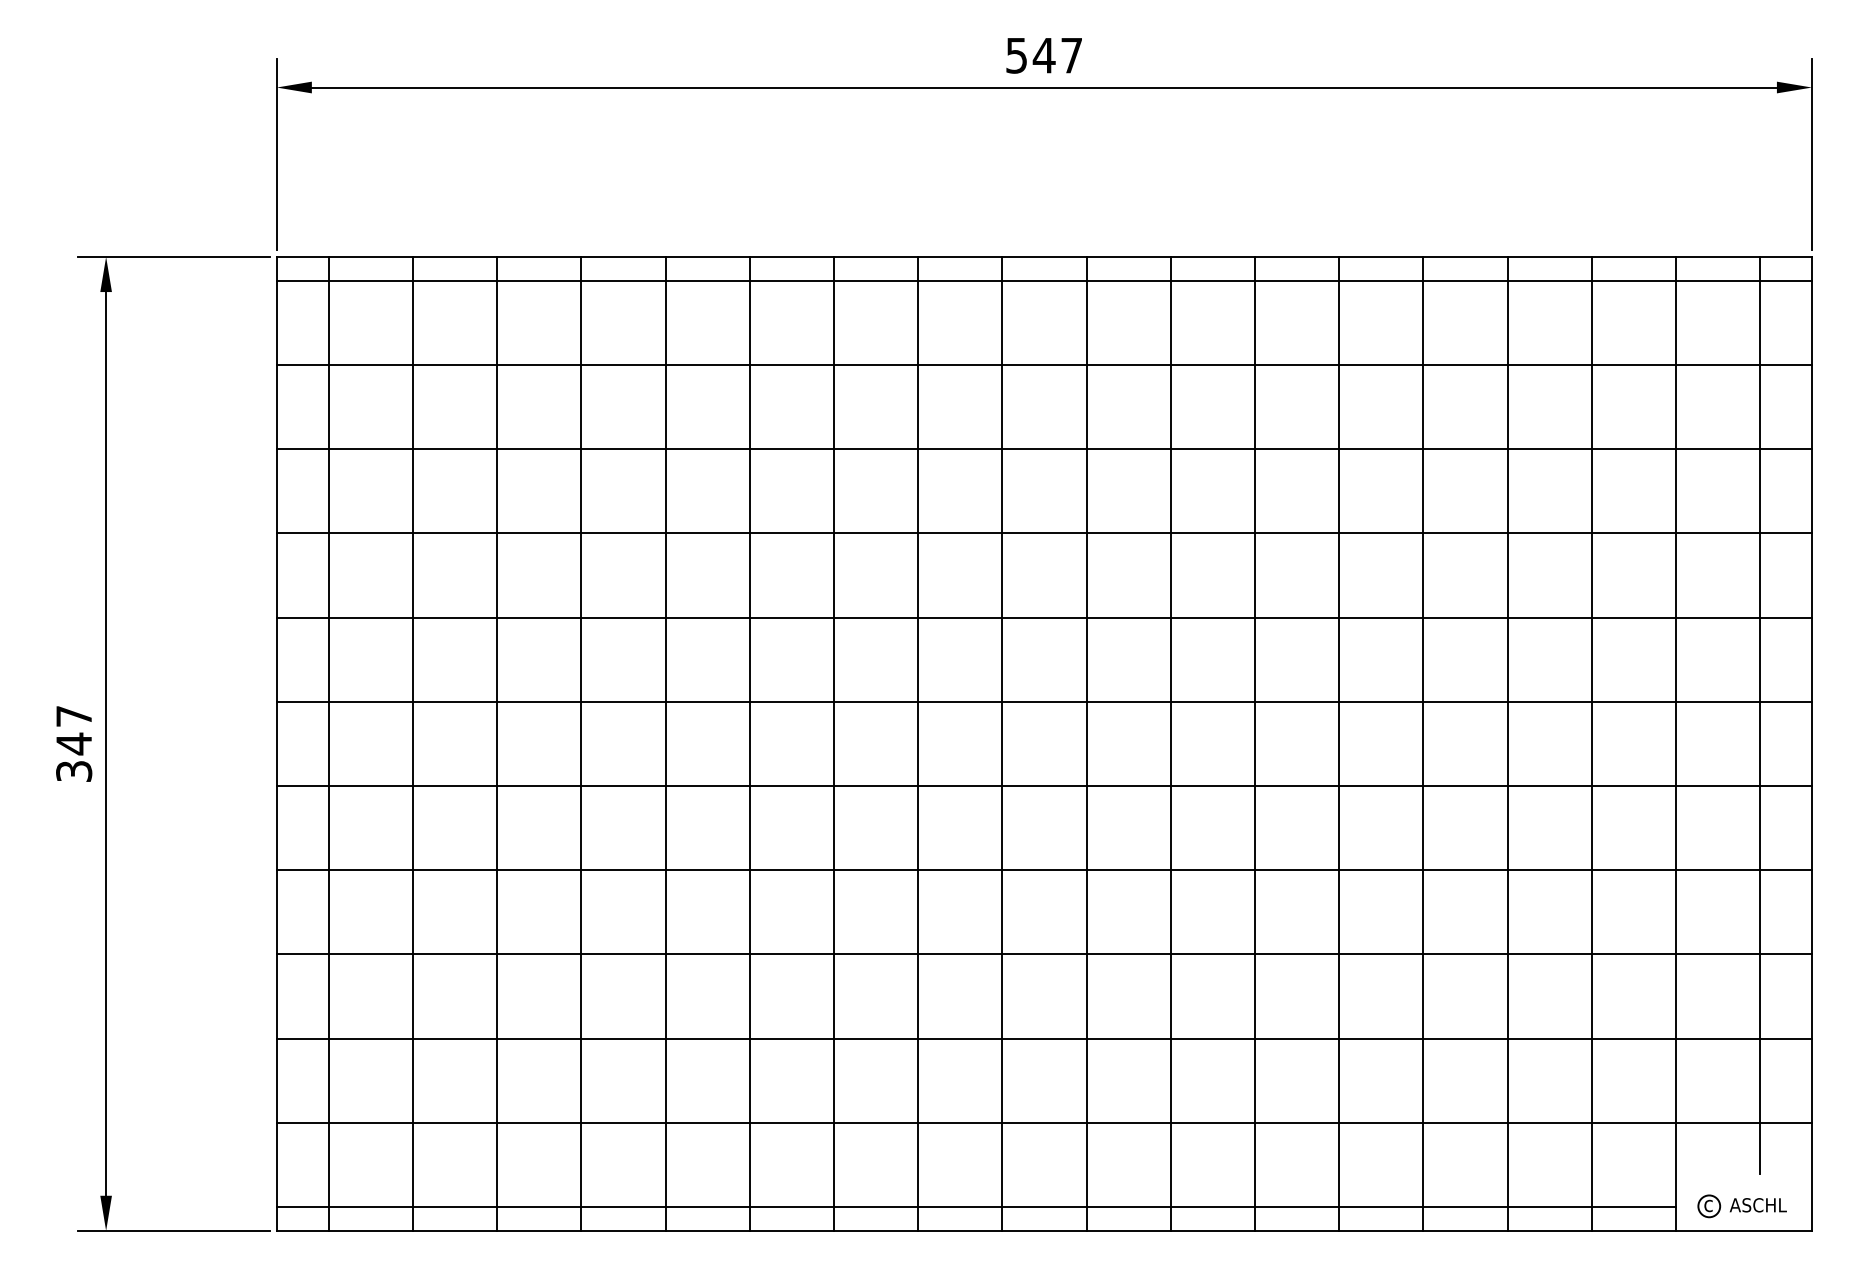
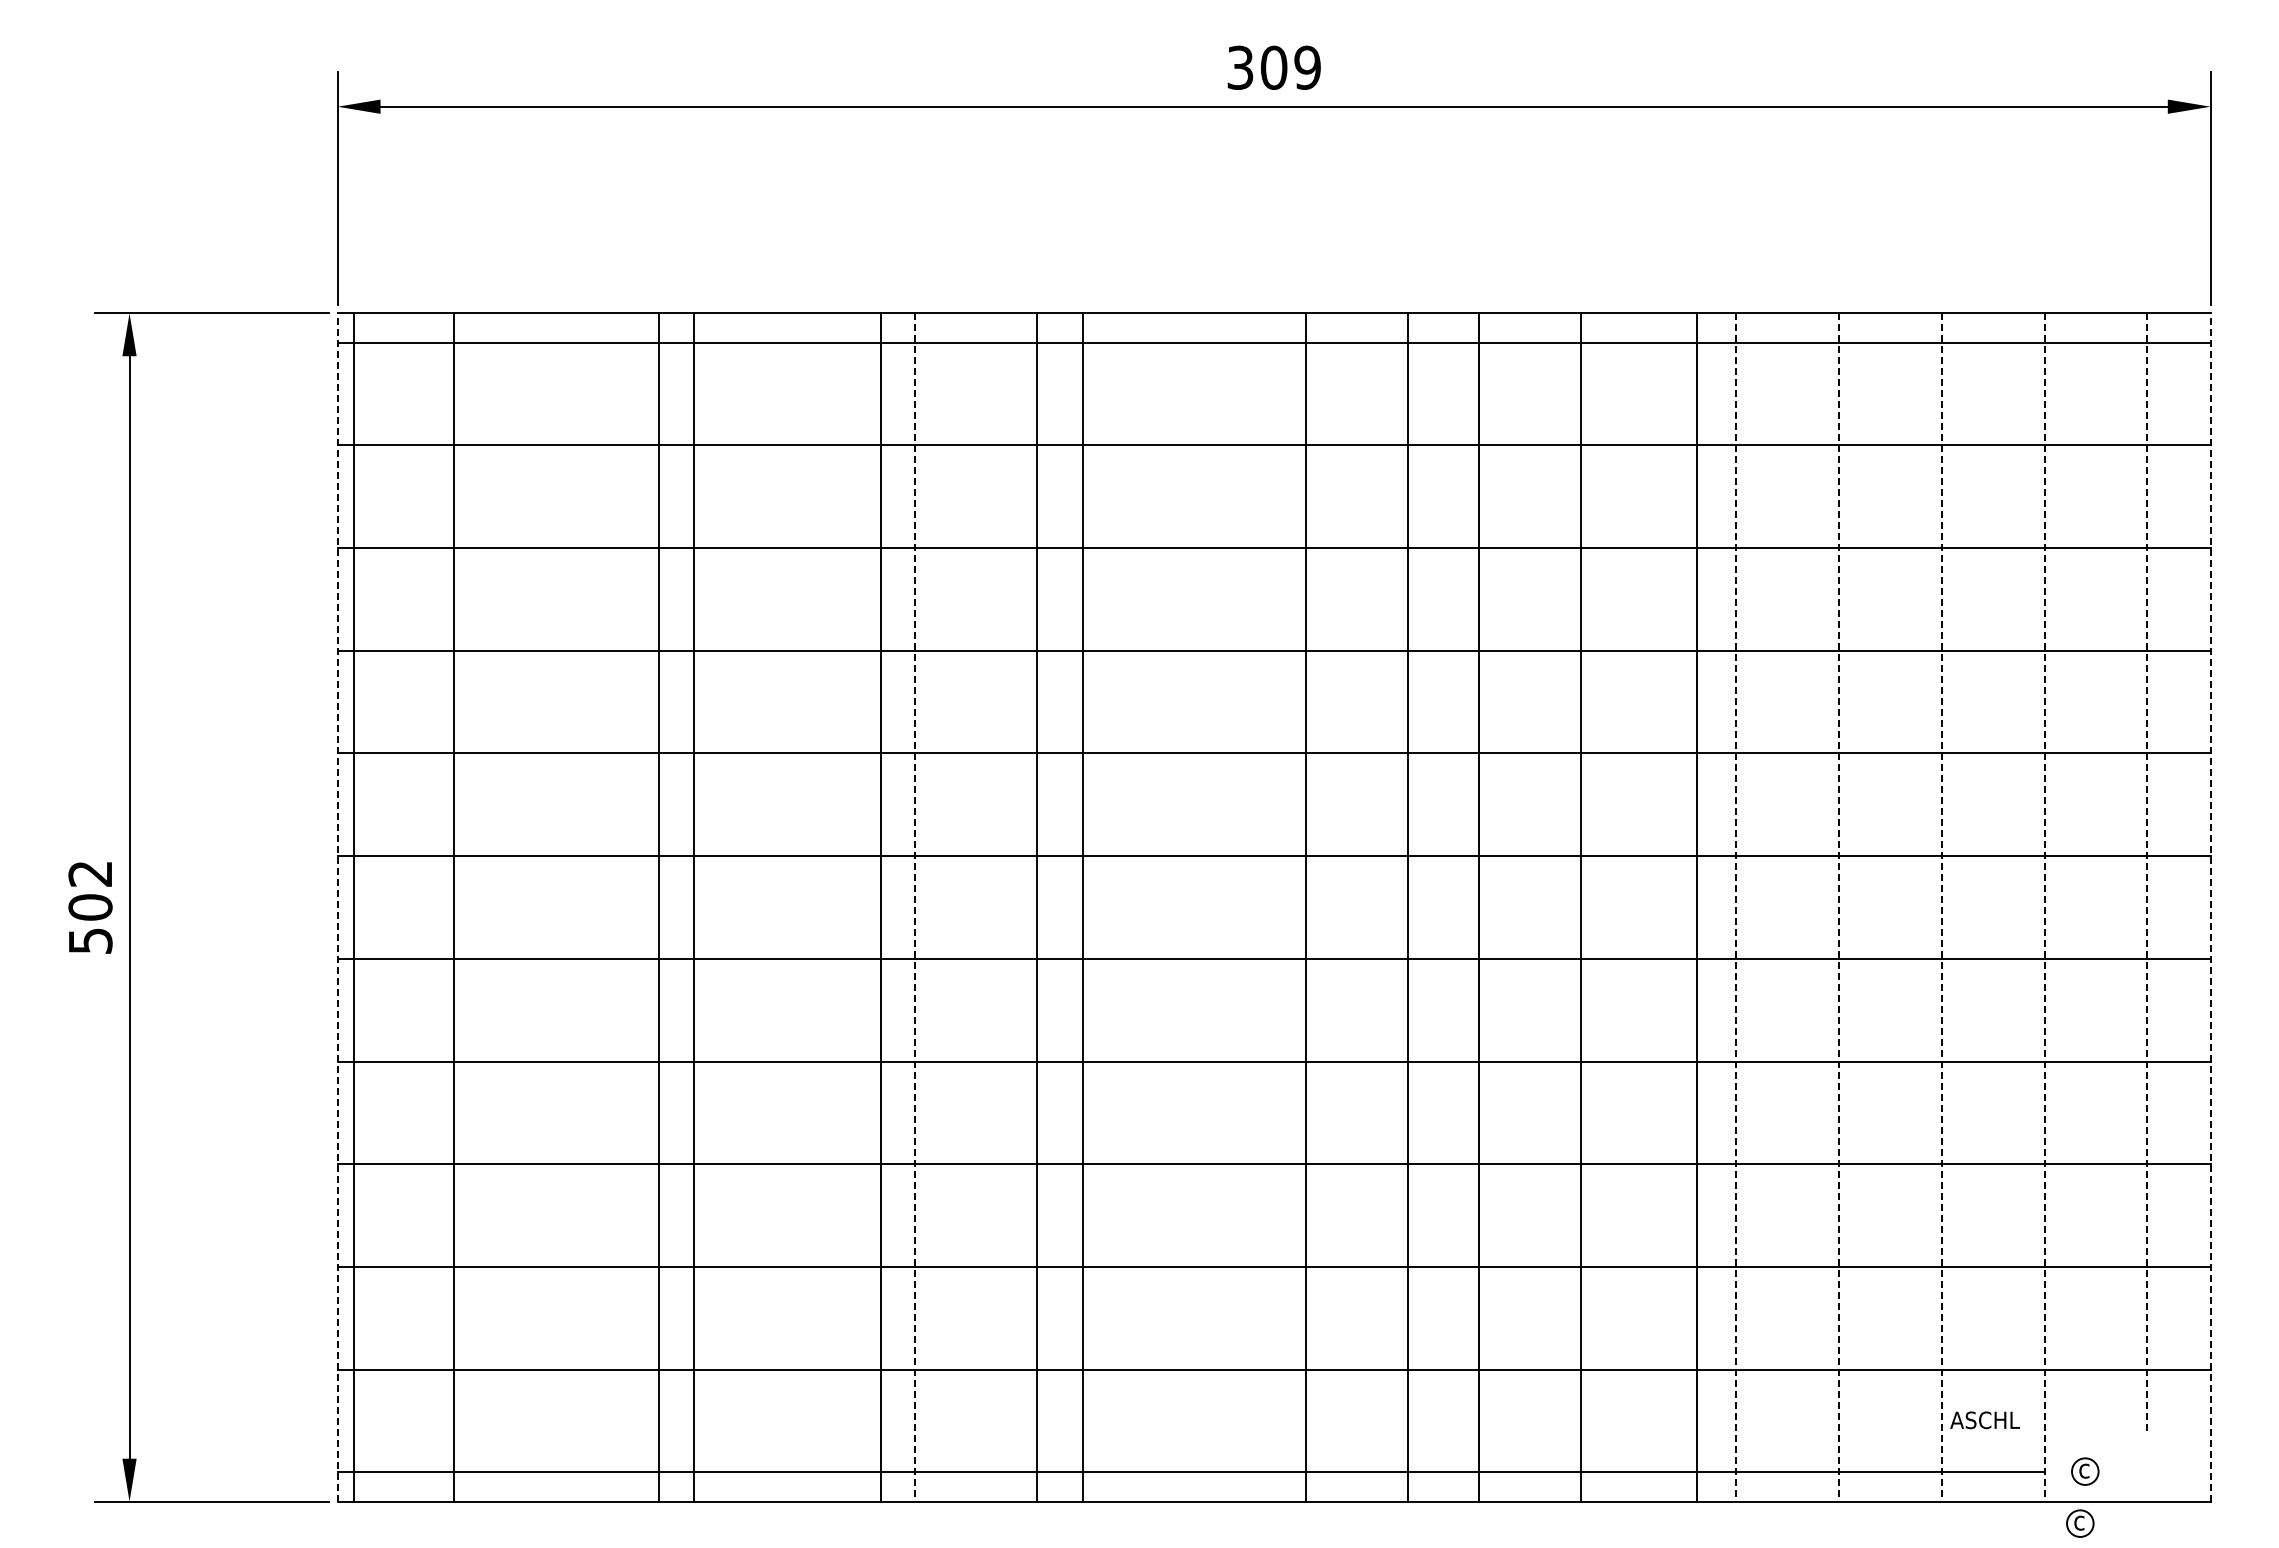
text: (1044, 55) -> (1274, 67), 547 -> 309
line: (1760, 716) -> (2147, 873), solid -> dashed
text: (74, 743) -> (90, 907), 347 -> 502
line: (276, 743) -> (337, 907), solid -> dashed
line: (329, 743) -> (354, 907), moved
line: (412, 743) -> (453, 907), moved
line: (497, 743) -> (693, 907), moved
line: (581, 743) -> (659, 907), moved
line: (665, 743) -> (880, 907), moved
line: (833, 743) -> (1083, 907), moved
line: (918, 743) -> (1037, 907), moved
line: (1002, 743) -> (1305, 907), moved
line: (1086, 743) -> (1407, 907), moved
line: (1170, 743) -> (1479, 907), moved
line: (1254, 743) -> (1580, 907), moved
line: (1338, 743) -> (1696, 907), moved
line: (1811, 743) -> (2210, 907), solid -> dashed
line: (749, 744) -> (914, 908), solid -> dashed
line: (1423, 744) -> (1736, 908), solid -> dashed
line: (1507, 744) -> (1839, 908), solid -> dashed
line: (1591, 744) -> (1941, 908), solid -> dashed
line: (1675, 744) -> (2044, 908), solid -> dashed
text: (1757, 1205) -> (1984, 1420), moved
part: (1705, 1248) -> (2080, 1523), added

